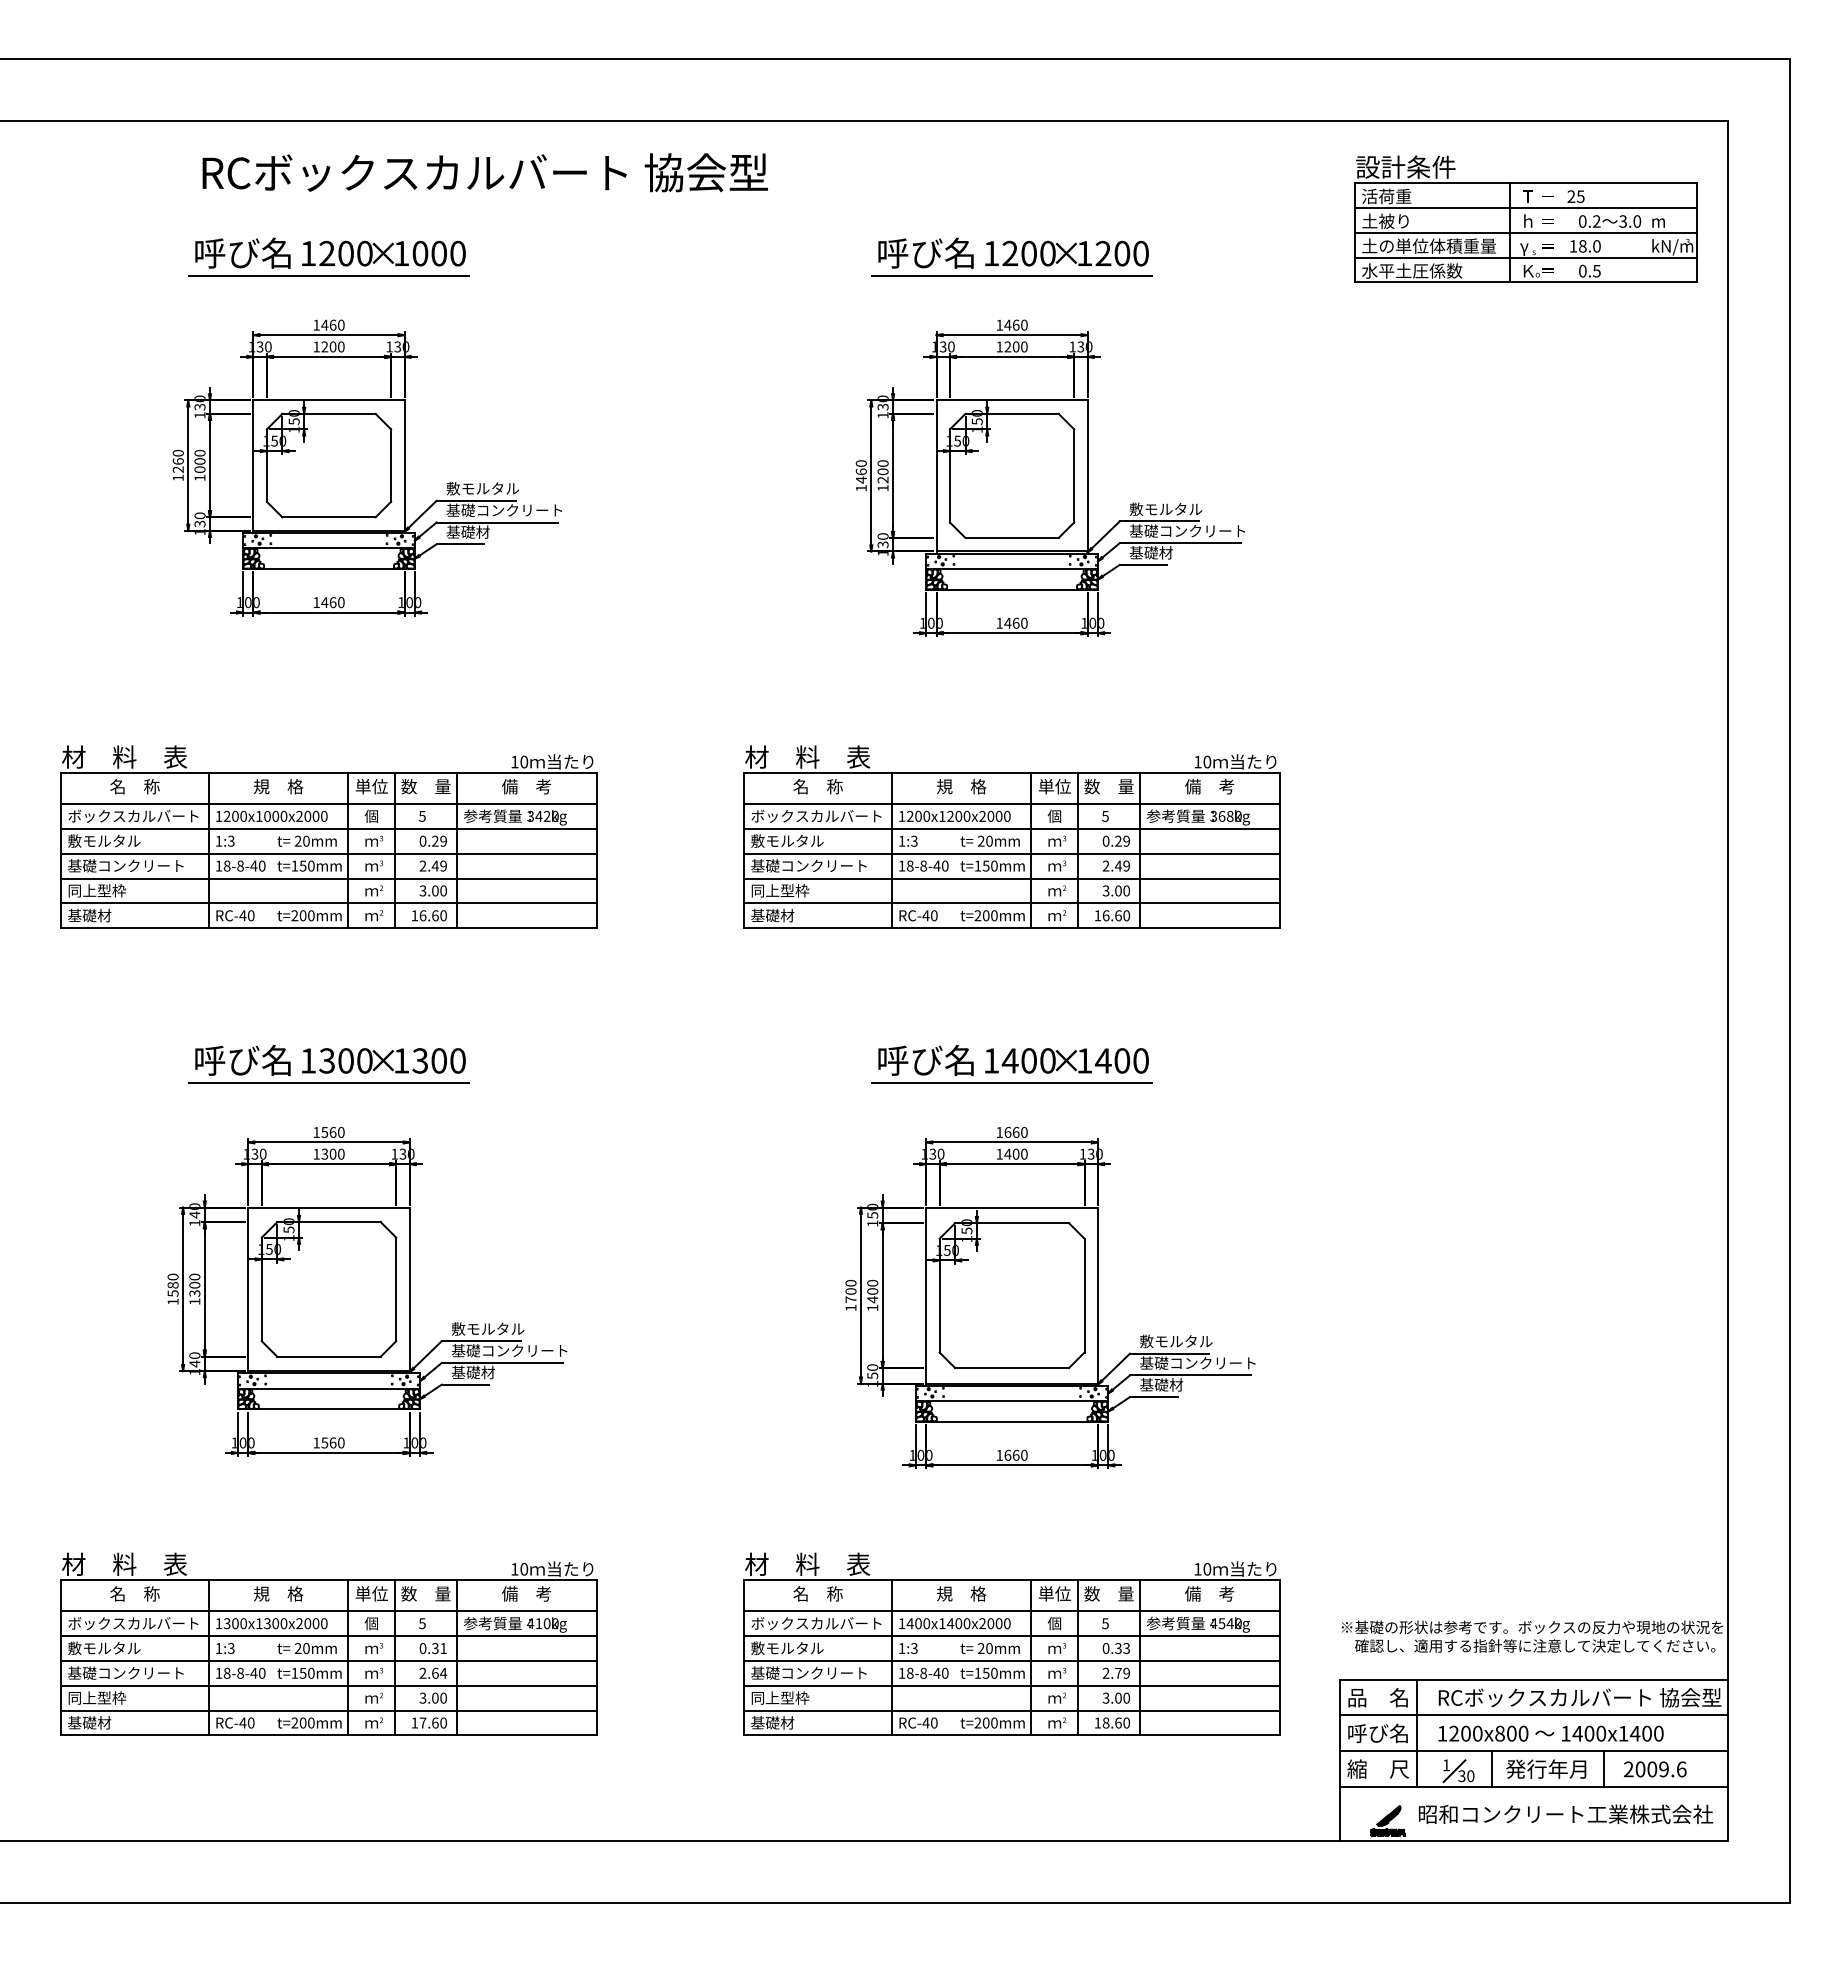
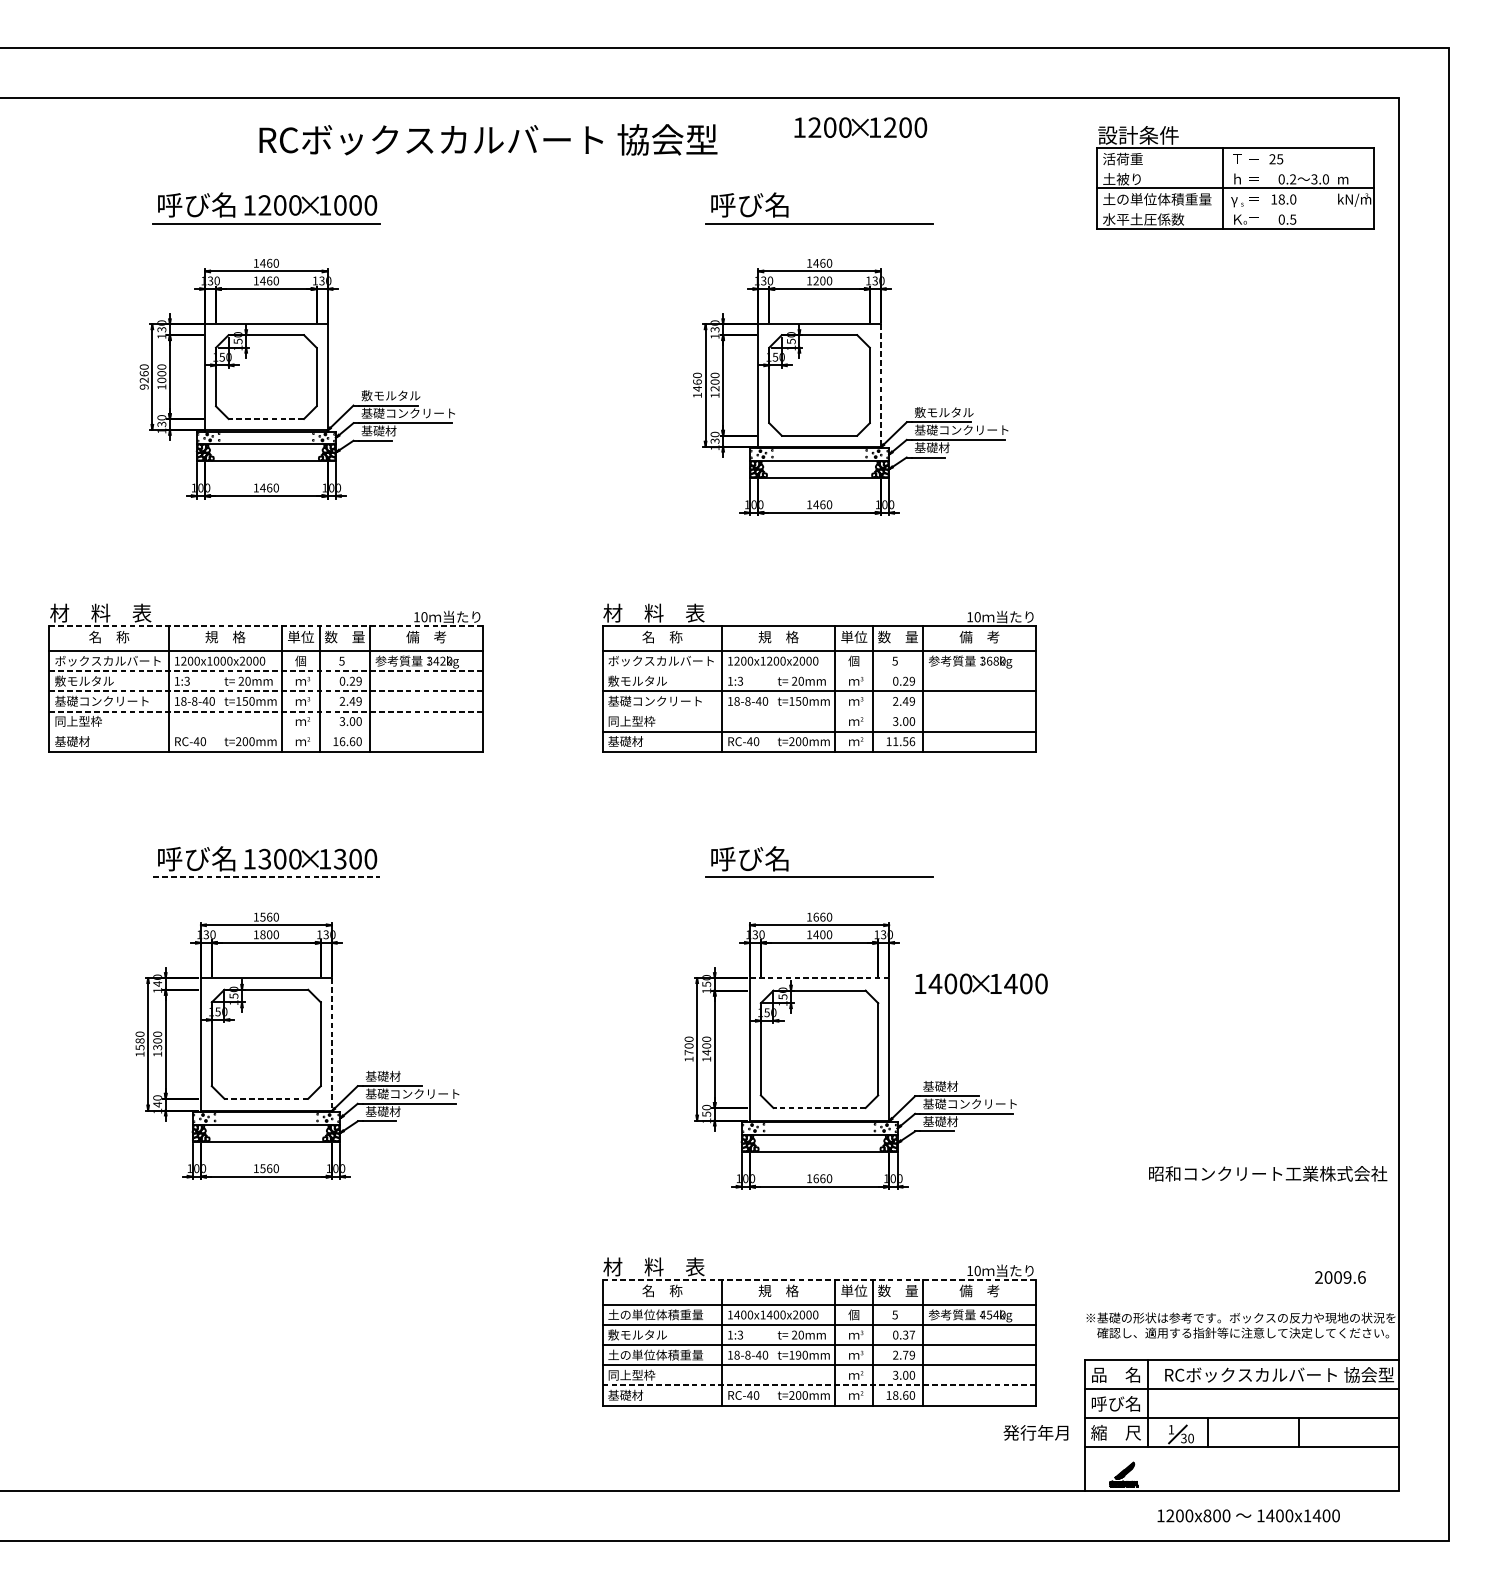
text: (484, 172) -> (487, 139), moved
line: (1525, 207) -> (1235, 168), removed
text: (1066, 253) -> (860, 127), moved
line: (1525, 257) -> (1235, 208), removed
text: (328, 346) -> (265, 280), 1200 -> 1460
line: (1087, 475) -> (880, 385), solid -> dashed
text: (177, 477) -> (143, 386), 1260 -> 9260
line: (329, 517) -> (266, 419), solid -> dashed
line: (329, 772) -> (266, 625), solid -> dashed
line: (329, 828) -> (266, 670), solid -> dashed
line: (1011, 828) -> (819, 670), removed
line: (329, 853) -> (266, 691), solid -> dashed
line: (329, 878) -> (266, 711), solid -> dashed
line: (1011, 878) -> (819, 711), removed
line: (328, 903) -> (265, 731), removed
text: (1116, 915) -> (904, 741), 16.60 -> 11.56
text: (1066, 1060) -> (981, 983), moved
line: (329, 1083) -> (266, 877), solid -> dashed
text: (324, 1153) -> (262, 934), 1300 -> 1800
line: (1012, 1207) -> (819, 977), solid -> dashed
line: (409, 1289) -> (331, 1044), solid -> dashed
text: (487, 1328) -> (394, 1075), 敷モルタル -> 基礎材
text: (1176, 1341) -> (952, 1086), 敷モルタル -> 基礎材
line: (329, 1356) -> (266, 1098), solid -> dashed
line: (1012, 1368) -> (819, 1108), solid -> dashed
line: (1012, 1580) -> (819, 1280), solid -> dashed
text: (816, 1623) -> (661, 1314), ボックスカルバート -> 土の単位体積重量
part: (328, 1643) -> (265, 1331), removed
text: (1126, 1648) -> (912, 1335), 0.33 -> 0.37
text: (809, 1672) -> (655, 1354), 基礎コンクリート -> 土の単位体積重量
text: (985, 1672) -> (798, 1354), t=150mm -> t=190mm
line: (1012, 1710) -> (819, 1385), solid -> dashed
text: (1550, 1733) -> (1248, 1515), moved
text: (1546, 1768) -> (1036, 1432), moved
text: (1655, 1769) -> (1340, 1277), moved
text: (1566, 1813) -> (1268, 1173), moved

